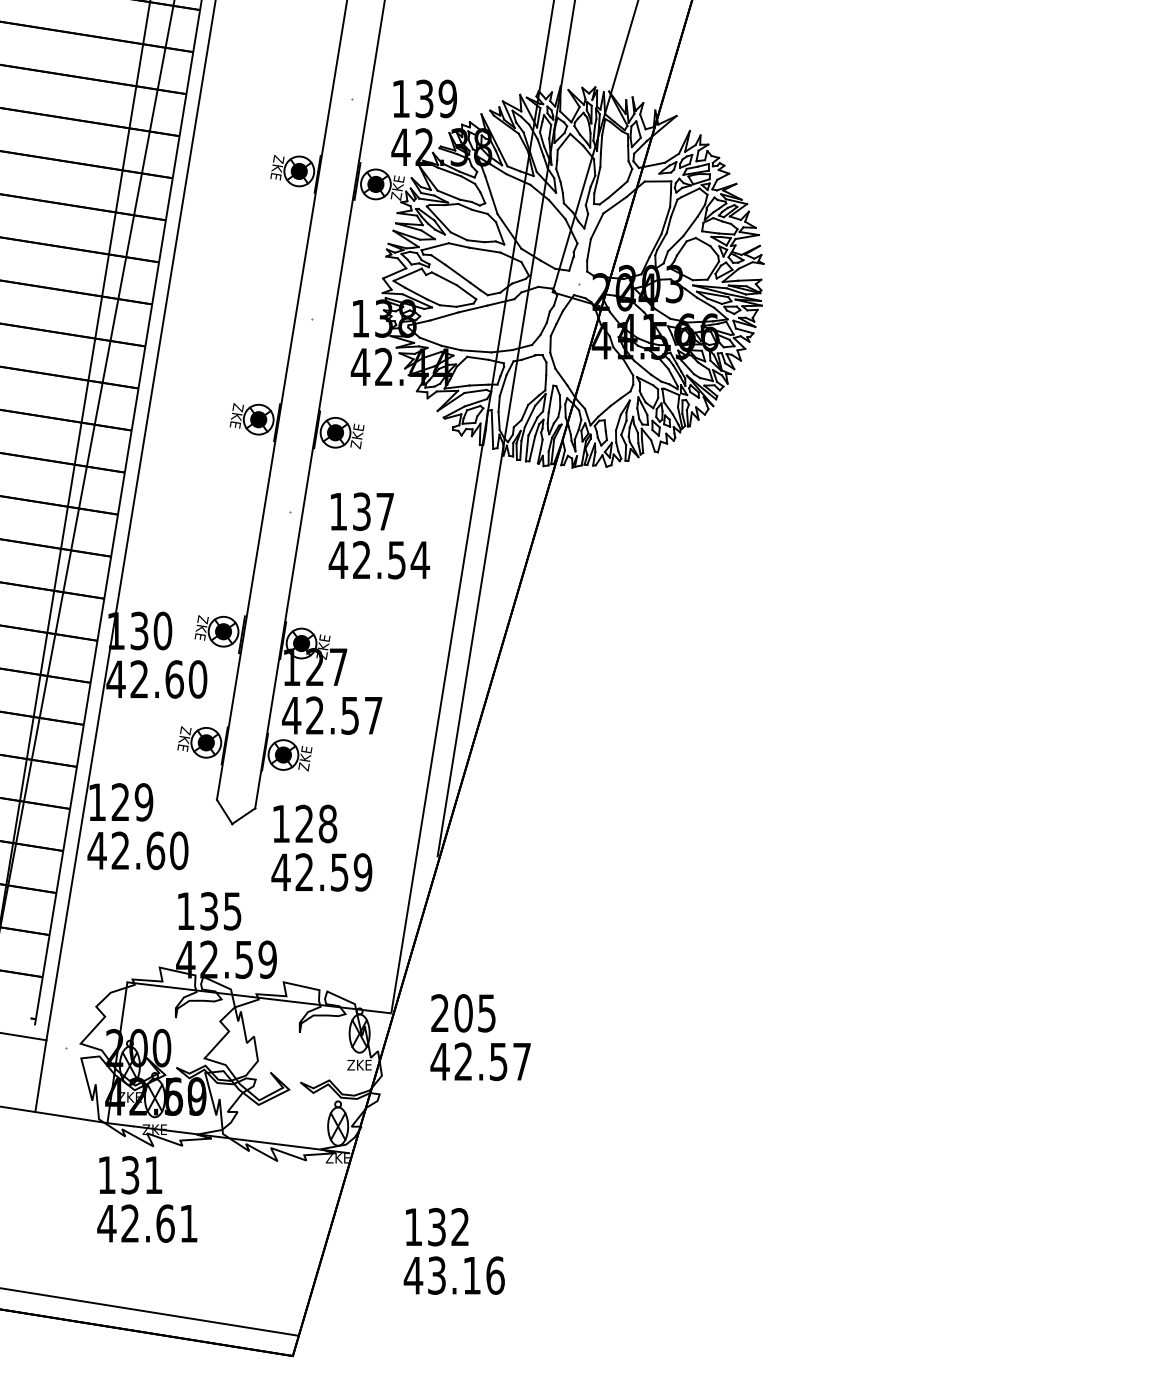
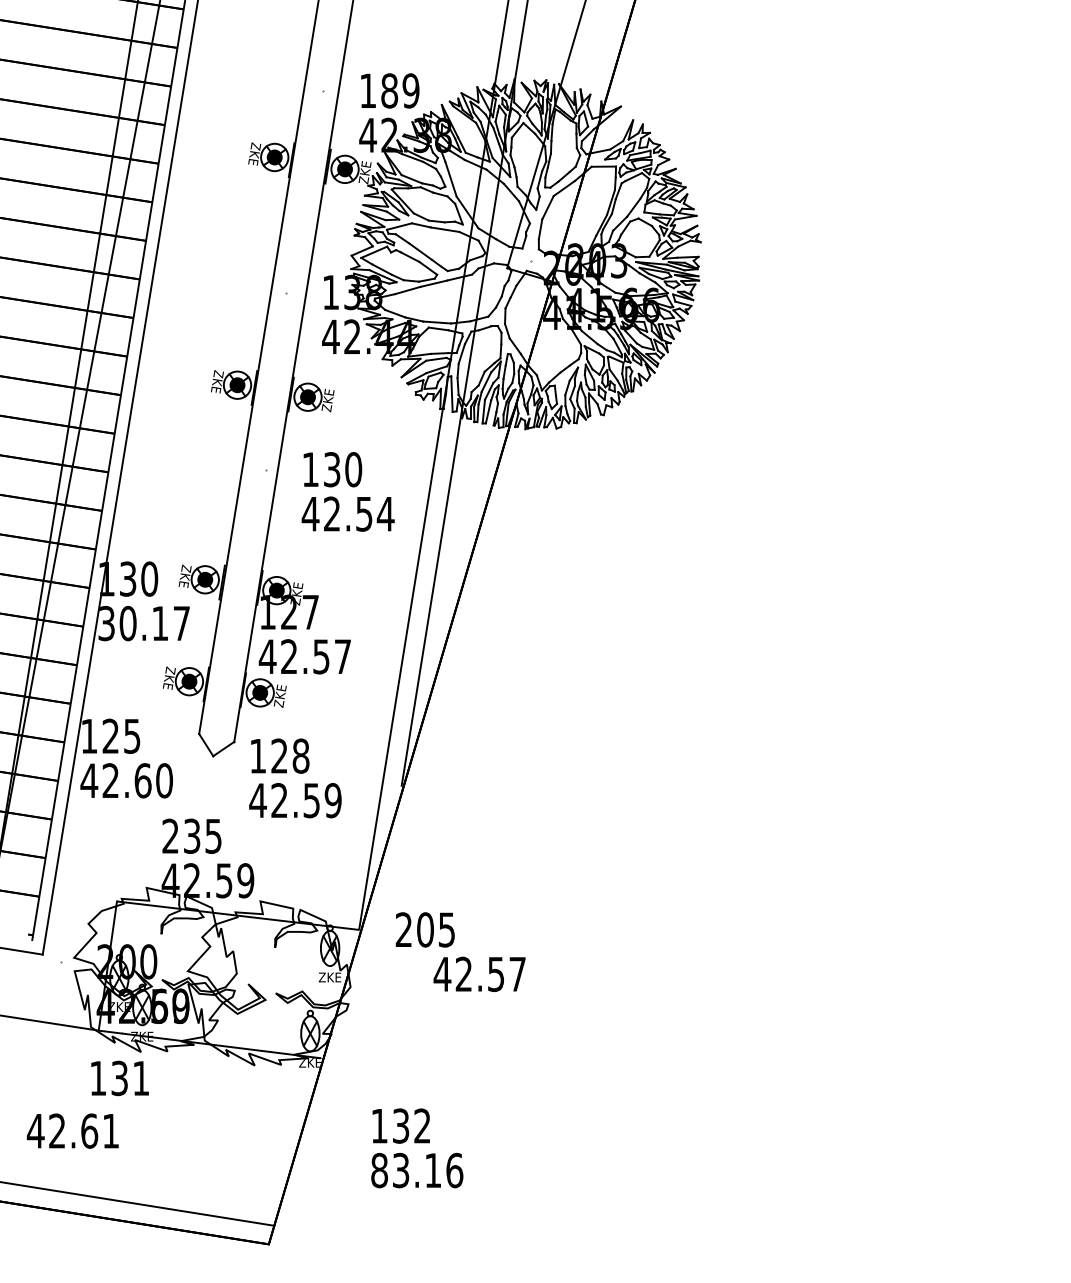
text: (424, 98) -> (389, 90), 139 -> 189
text: (385, 511) -> (353, 469), 137 -> 130
text: (156, 679) -> (143, 623), 42.60 -> 30.17
text: (143, 802) -> (131, 736), 129 -> 125
text: (185, 910) -> (170, 835), 135 -> 235
text: (480, 1061) -> (479, 974), moved
line: (40, 1075) -> (37, 986), removed
text: (147, 1223) -> (73, 1130), moved
text: (413, 1275) -> (379, 1170), 43.16 -> 83.16

